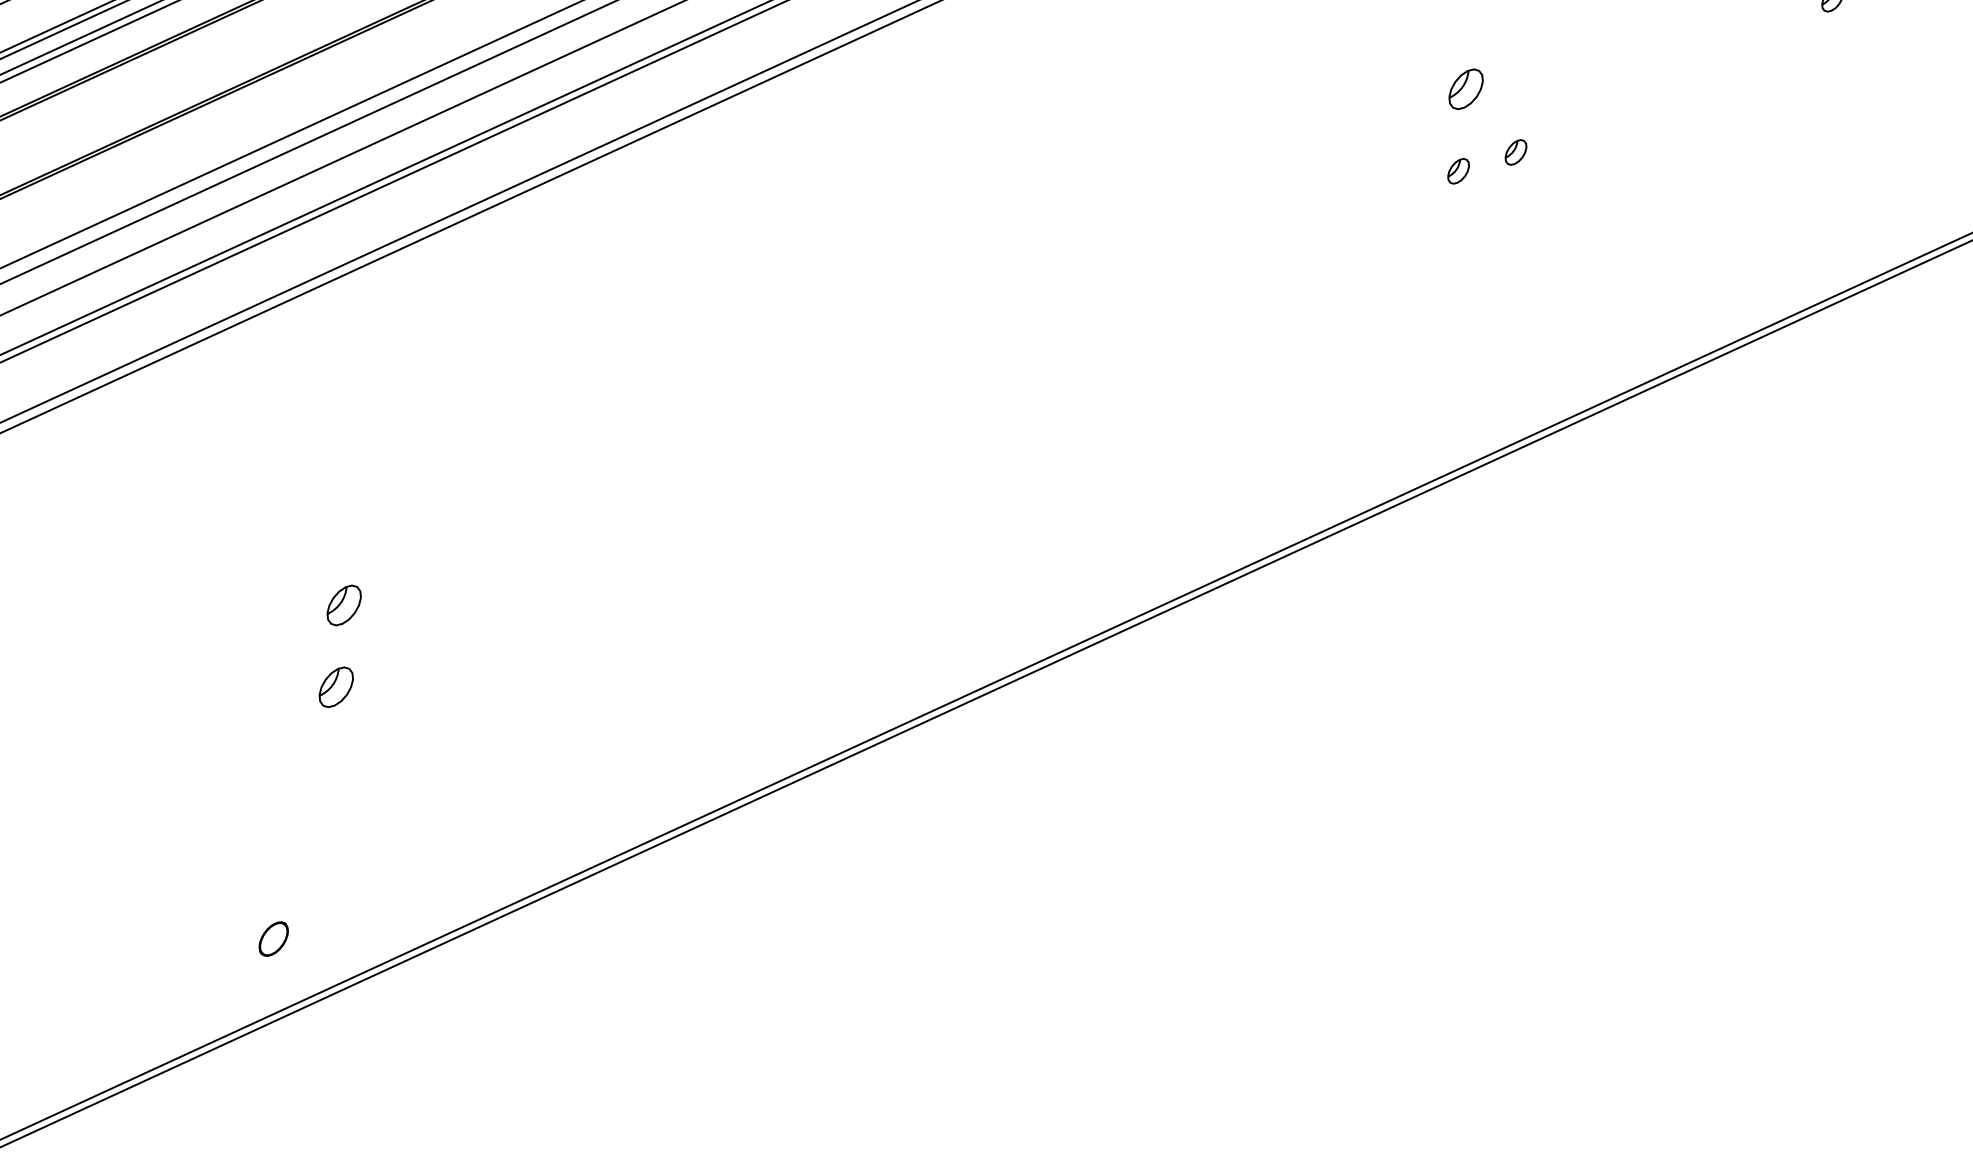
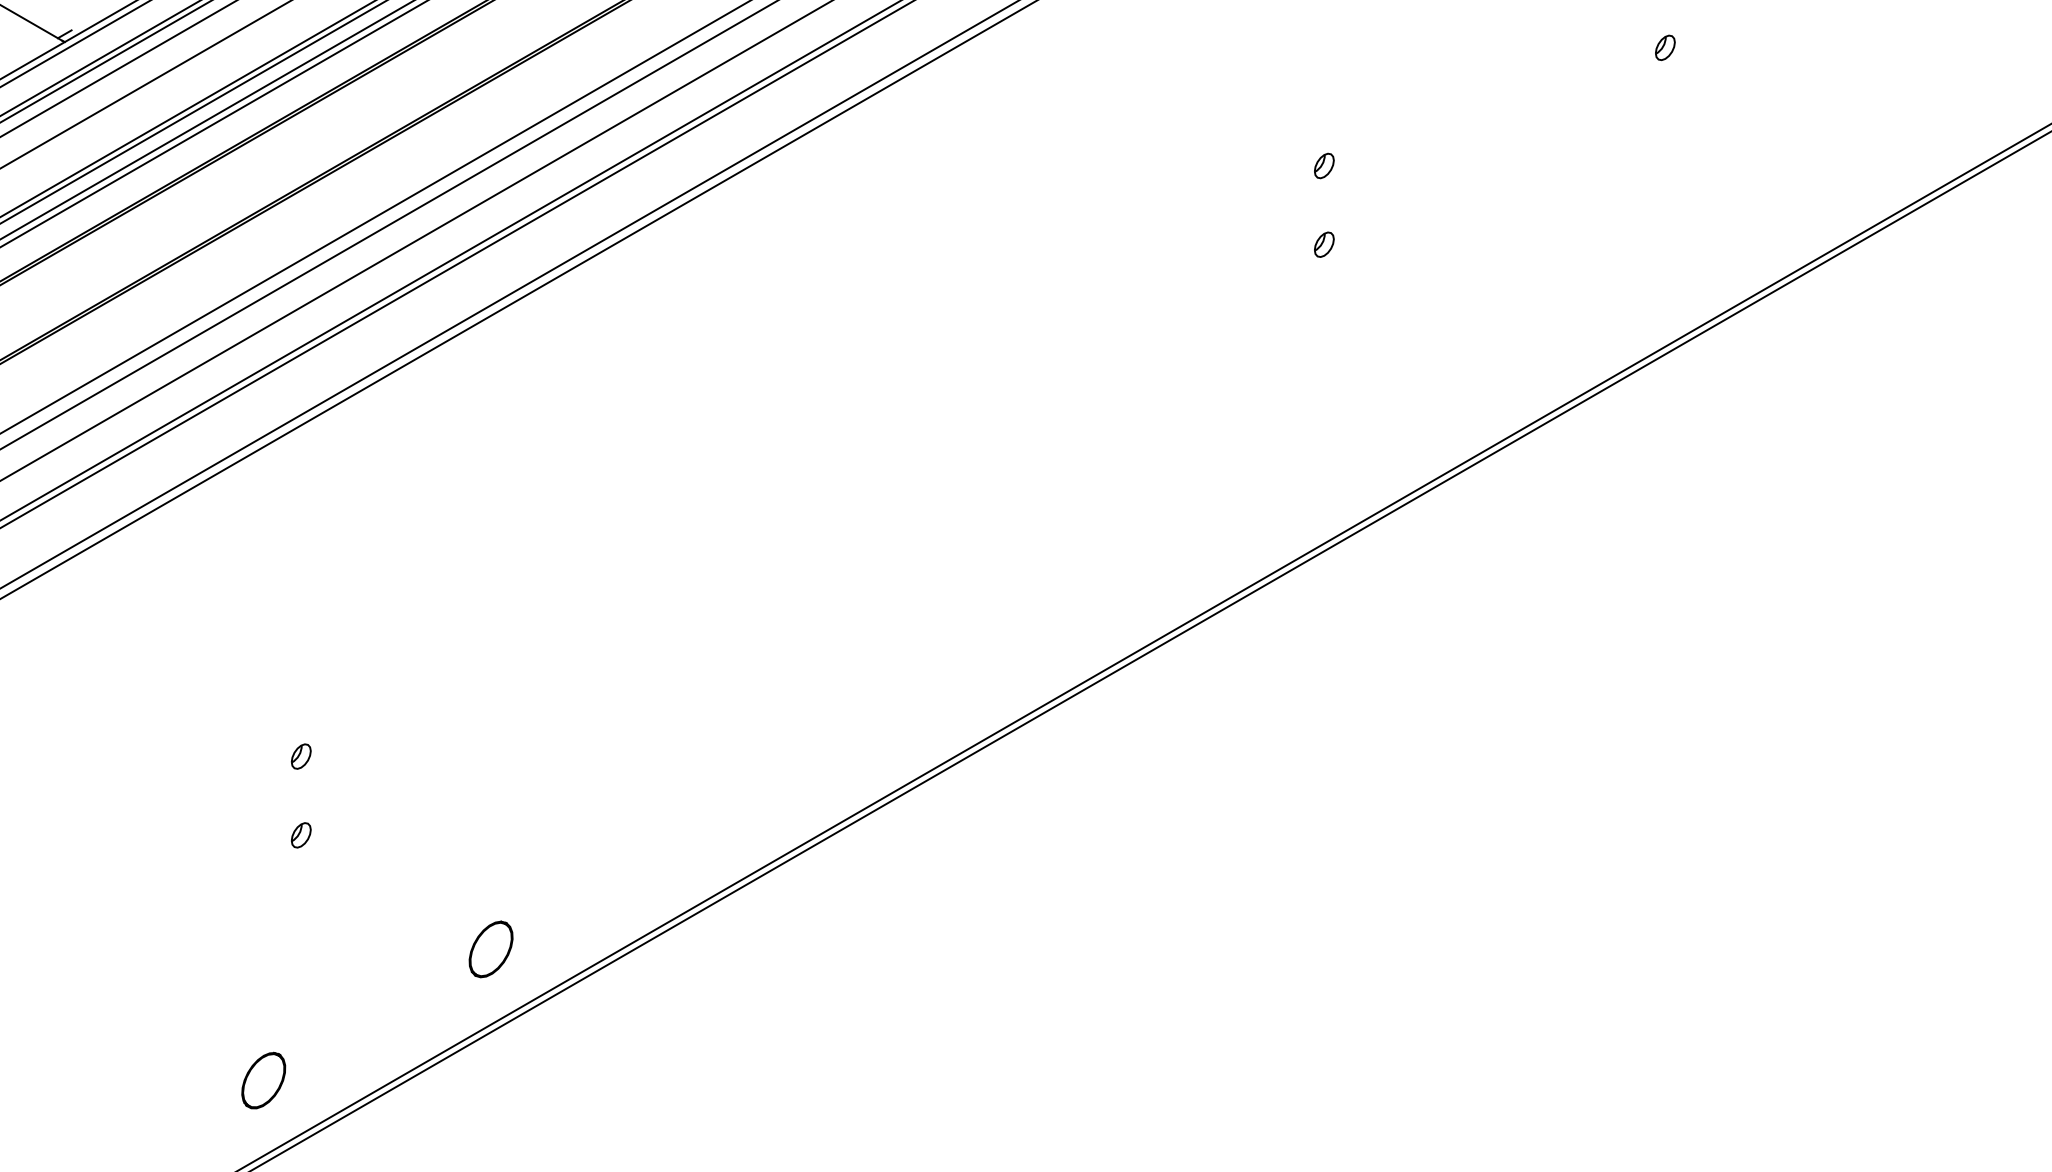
part: (1466, 88) -> (1324, 165), size x0.62
part: (1516, 152) -> (1377, 221), removed
part: (343, 605) -> (300, 756), size x0.62
part: (336, 687) -> (301, 835), size x0.62
part: (522, 824) -> (490, 949), added
part: (273, 938) -> (263, 1080), size x1.67

